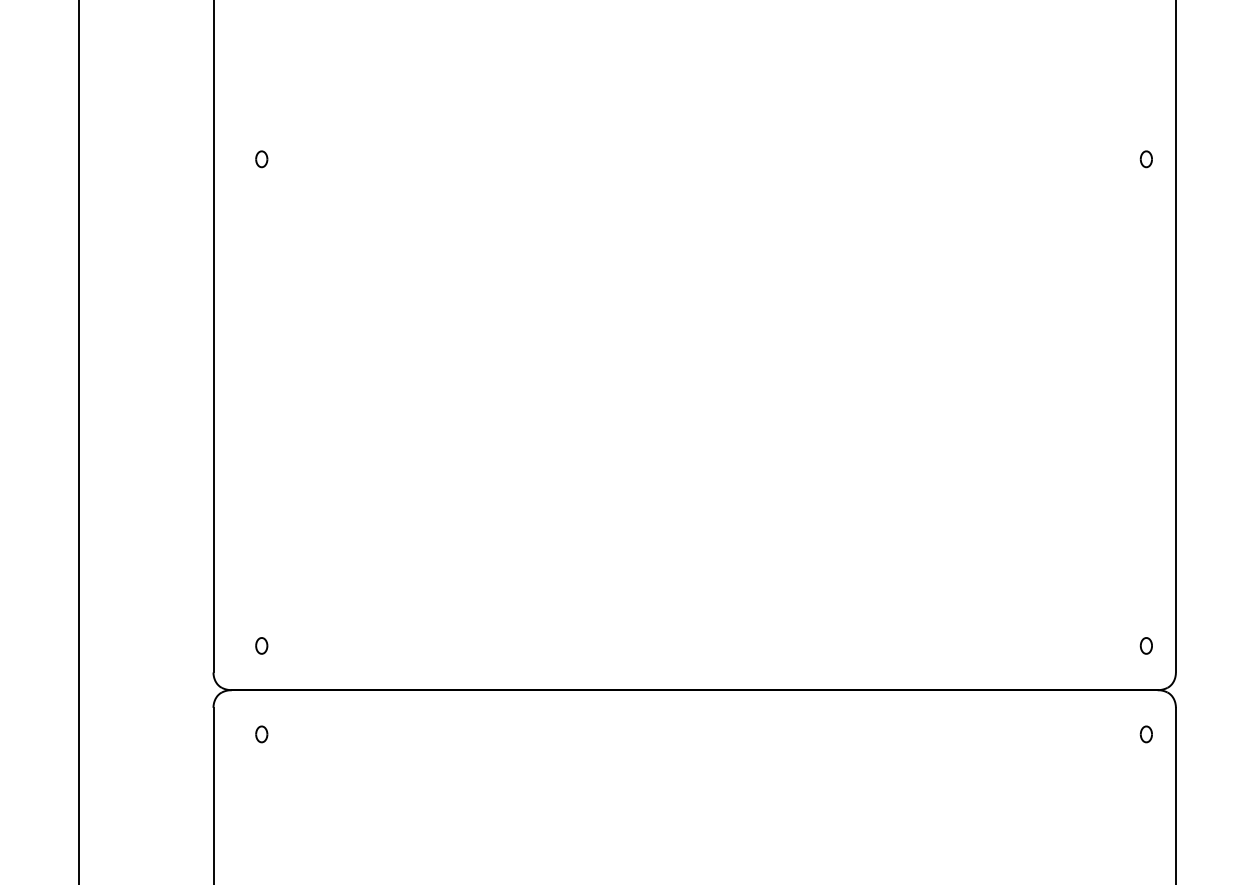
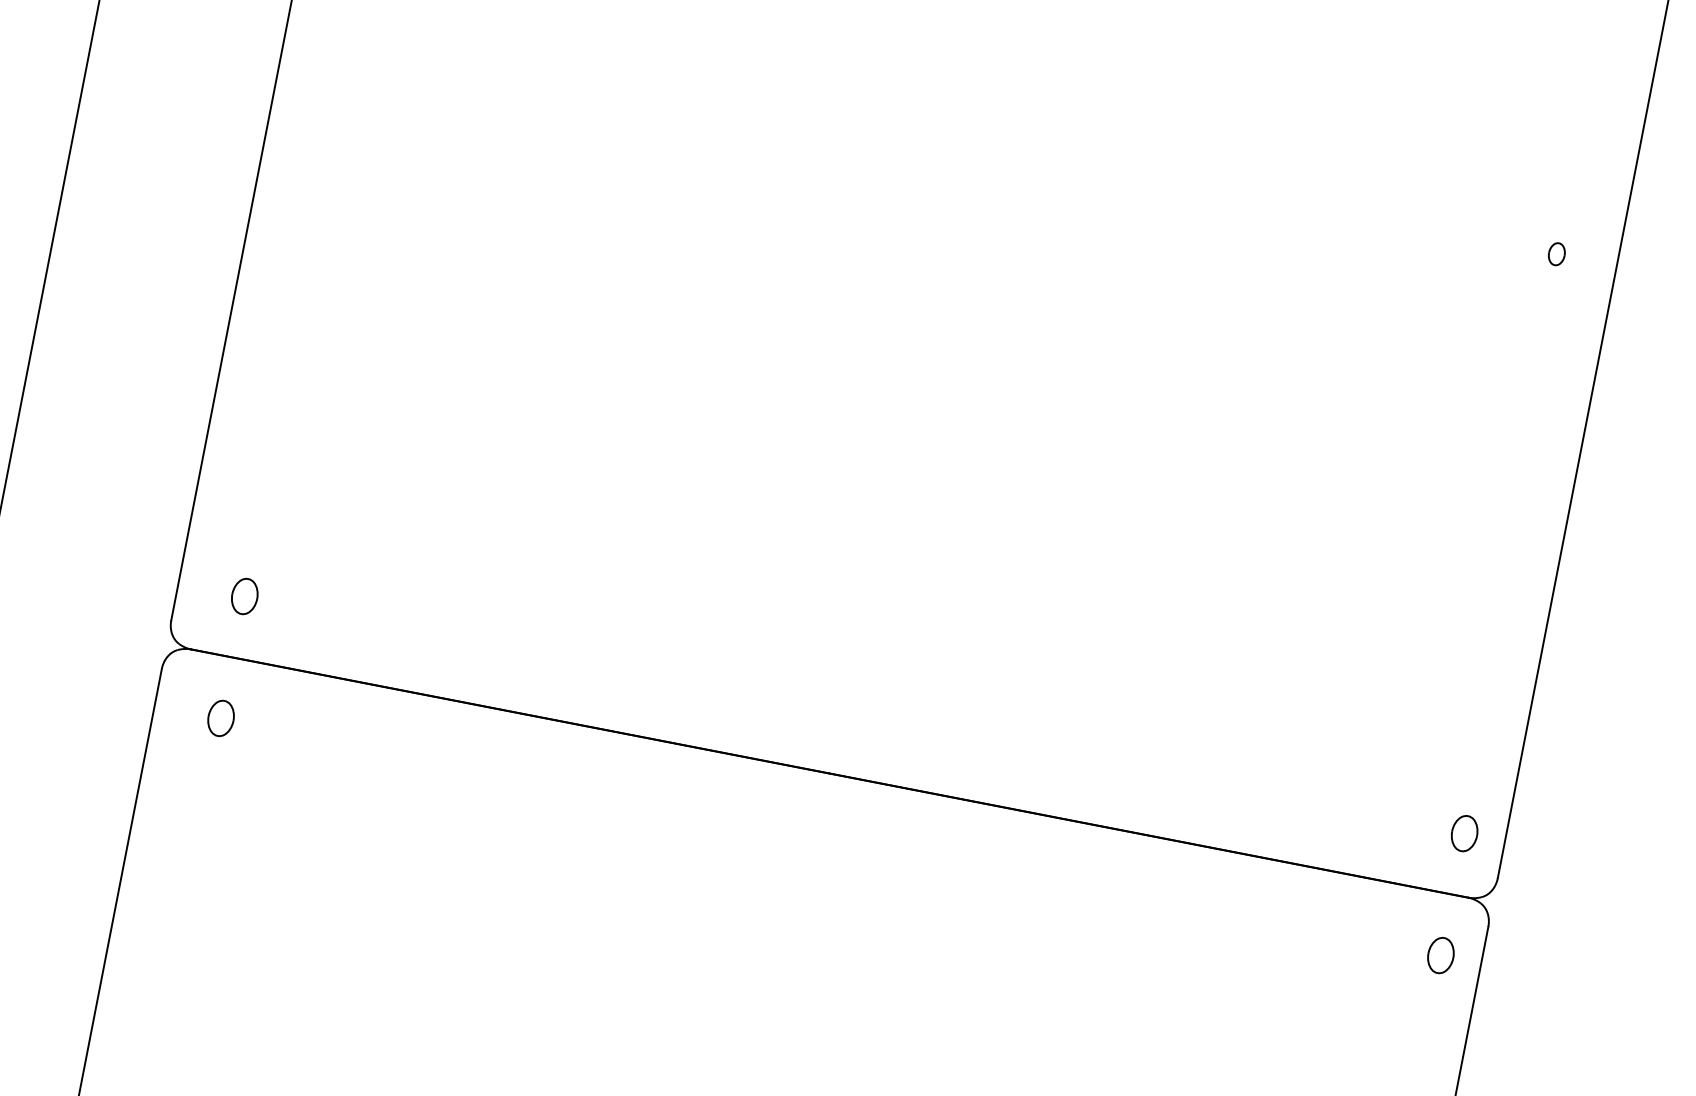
part: (1145, 159) -> (1555, 254), moved
part: (261, 645) -> (244, 595), size x1.6
part: (1145, 645) -> (1463, 832), size x1.6
part: (261, 734) -> (220, 718), size x1.6
part: (1145, 734) -> (1439, 955), size x1.6

